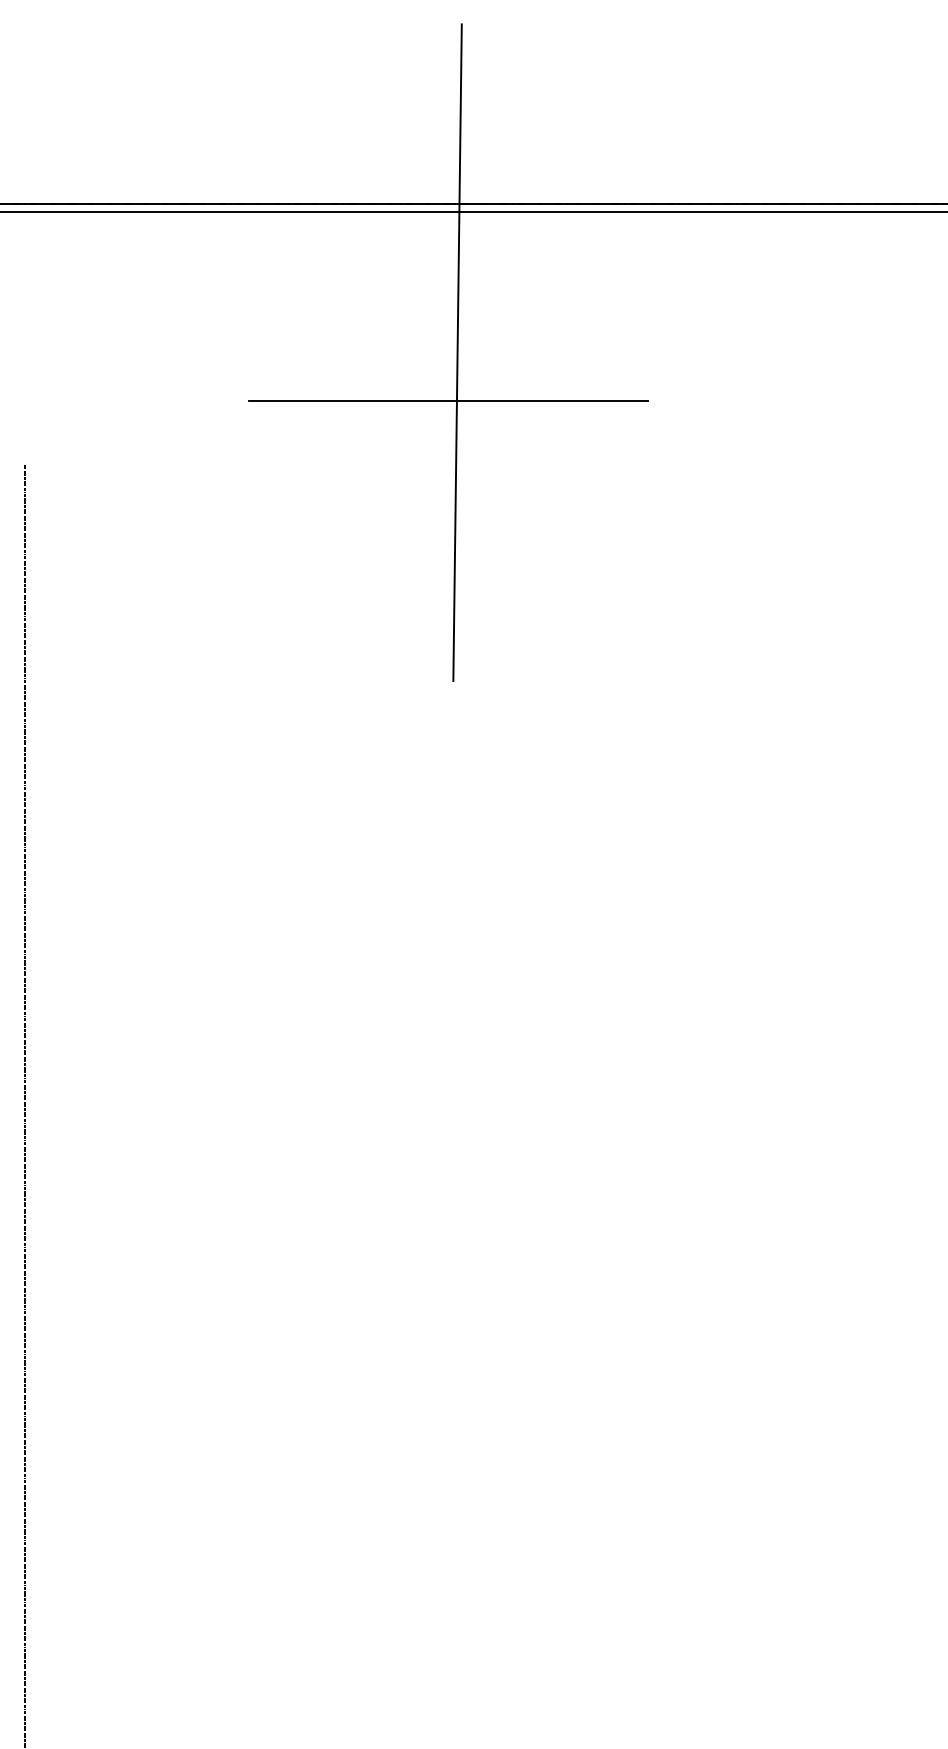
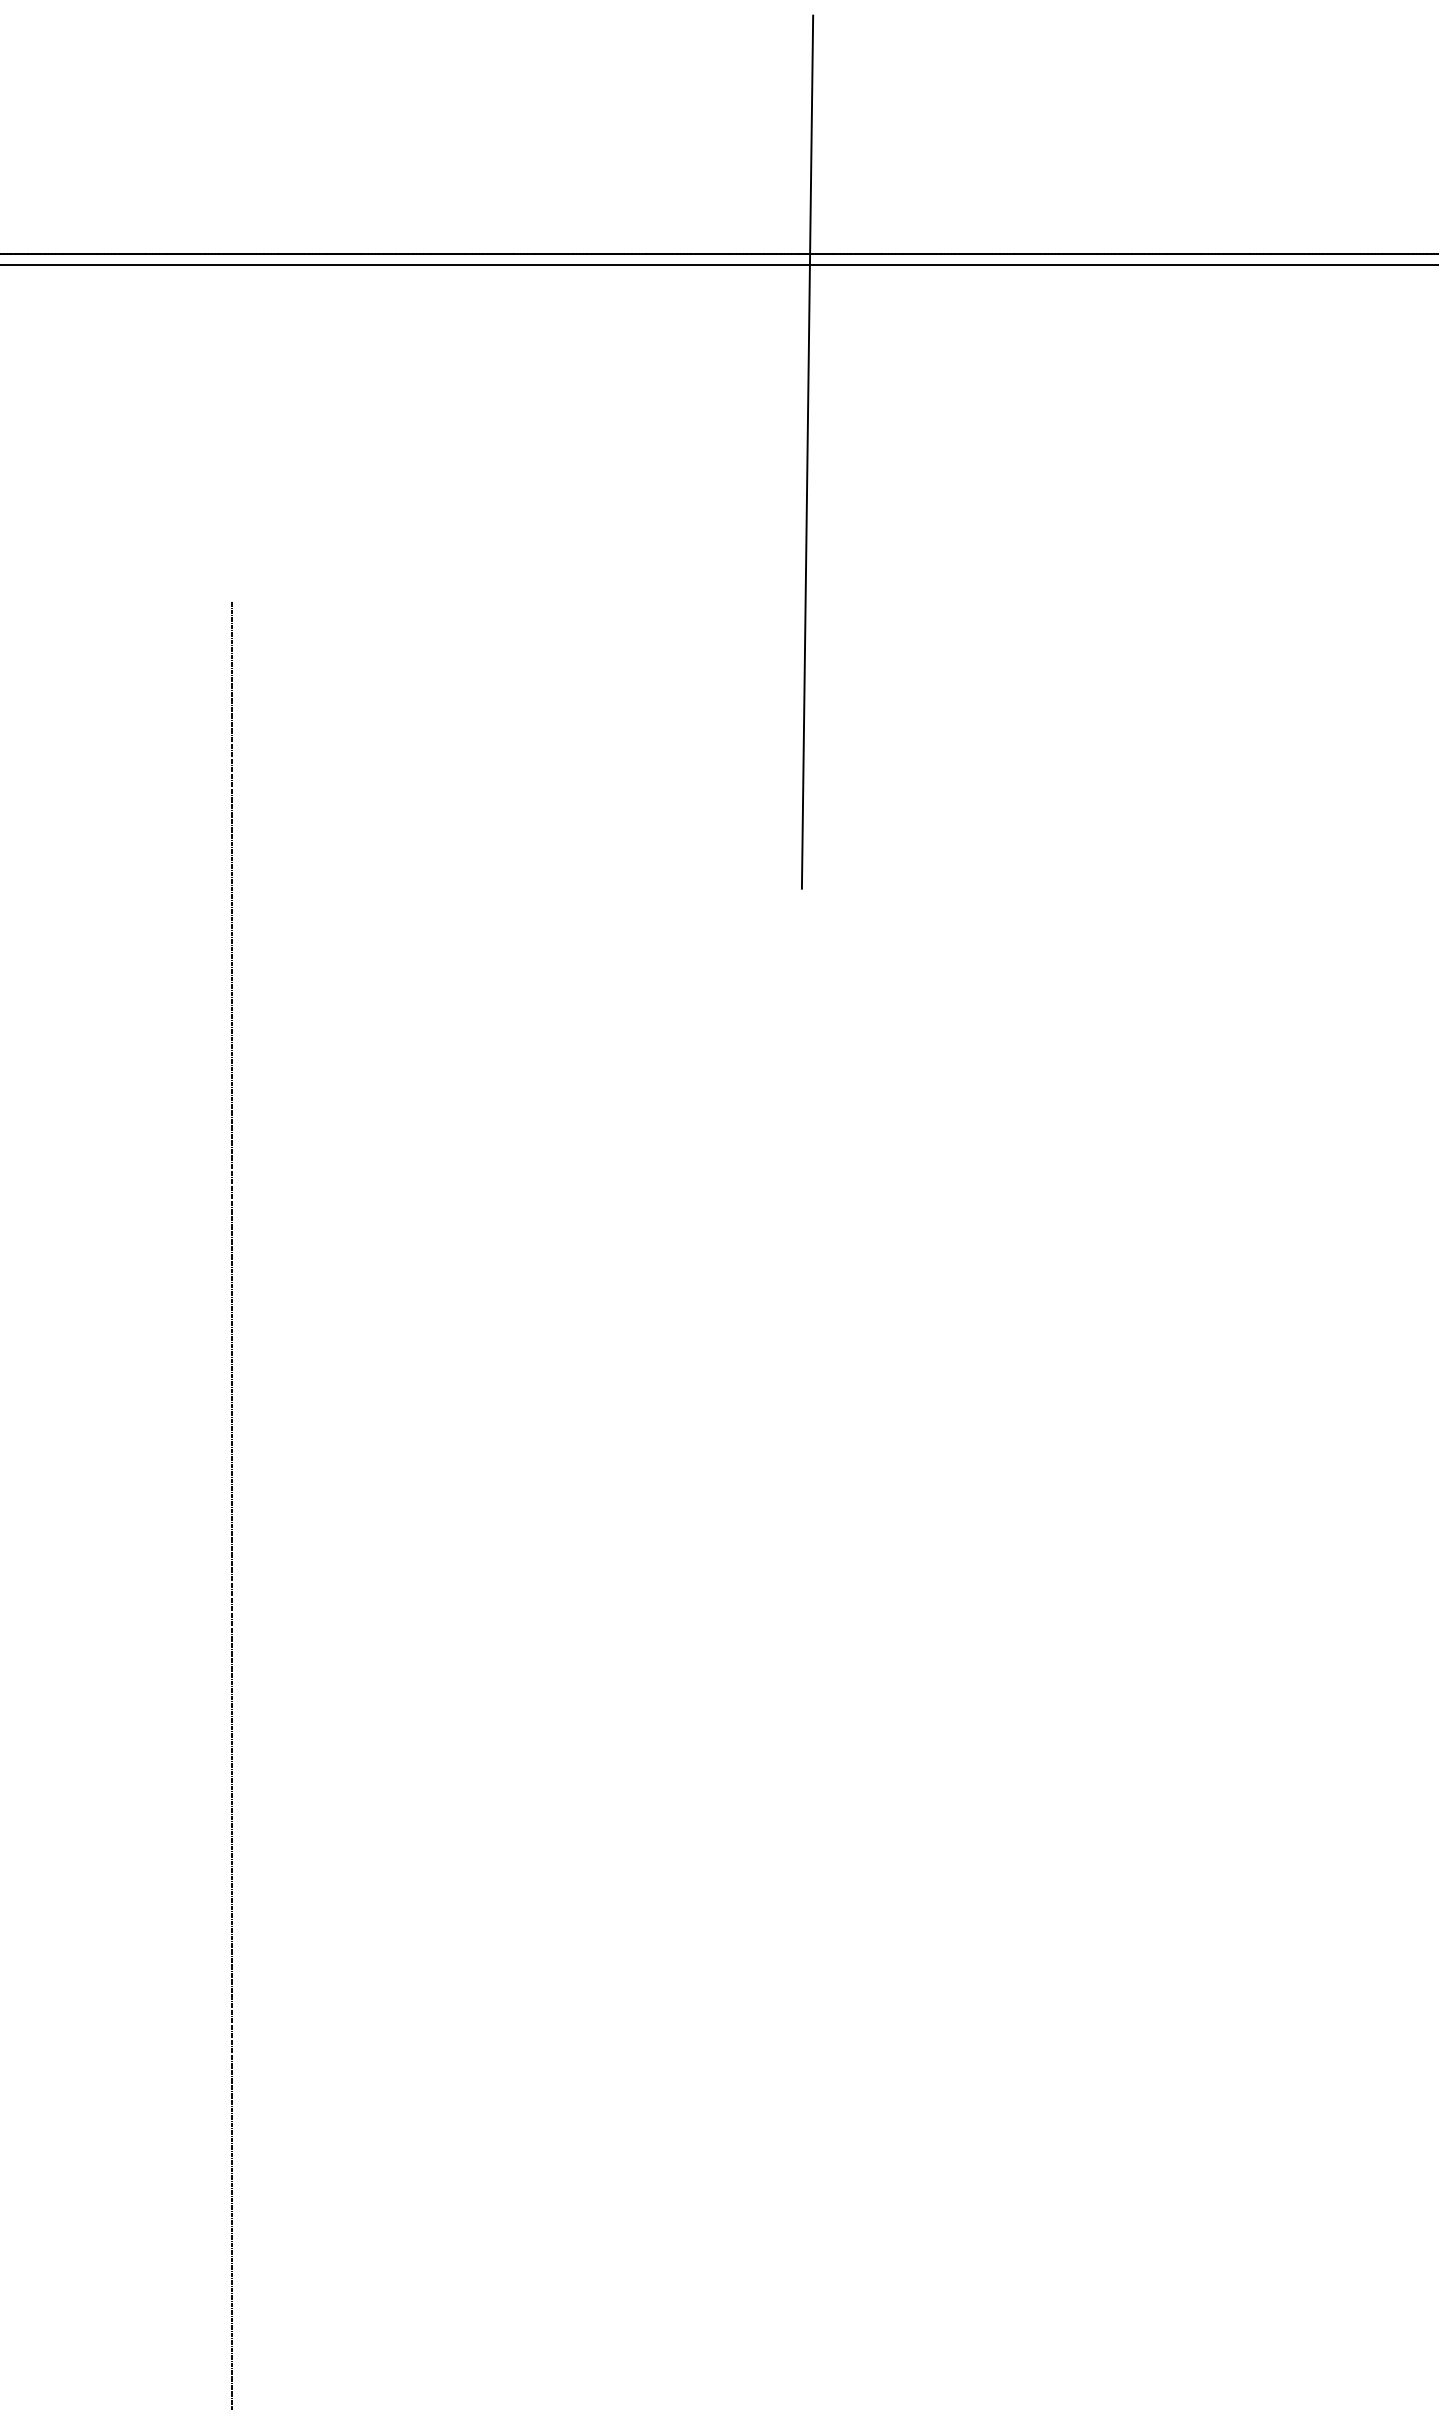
line: (448, 401) -> (795, 516), removed

